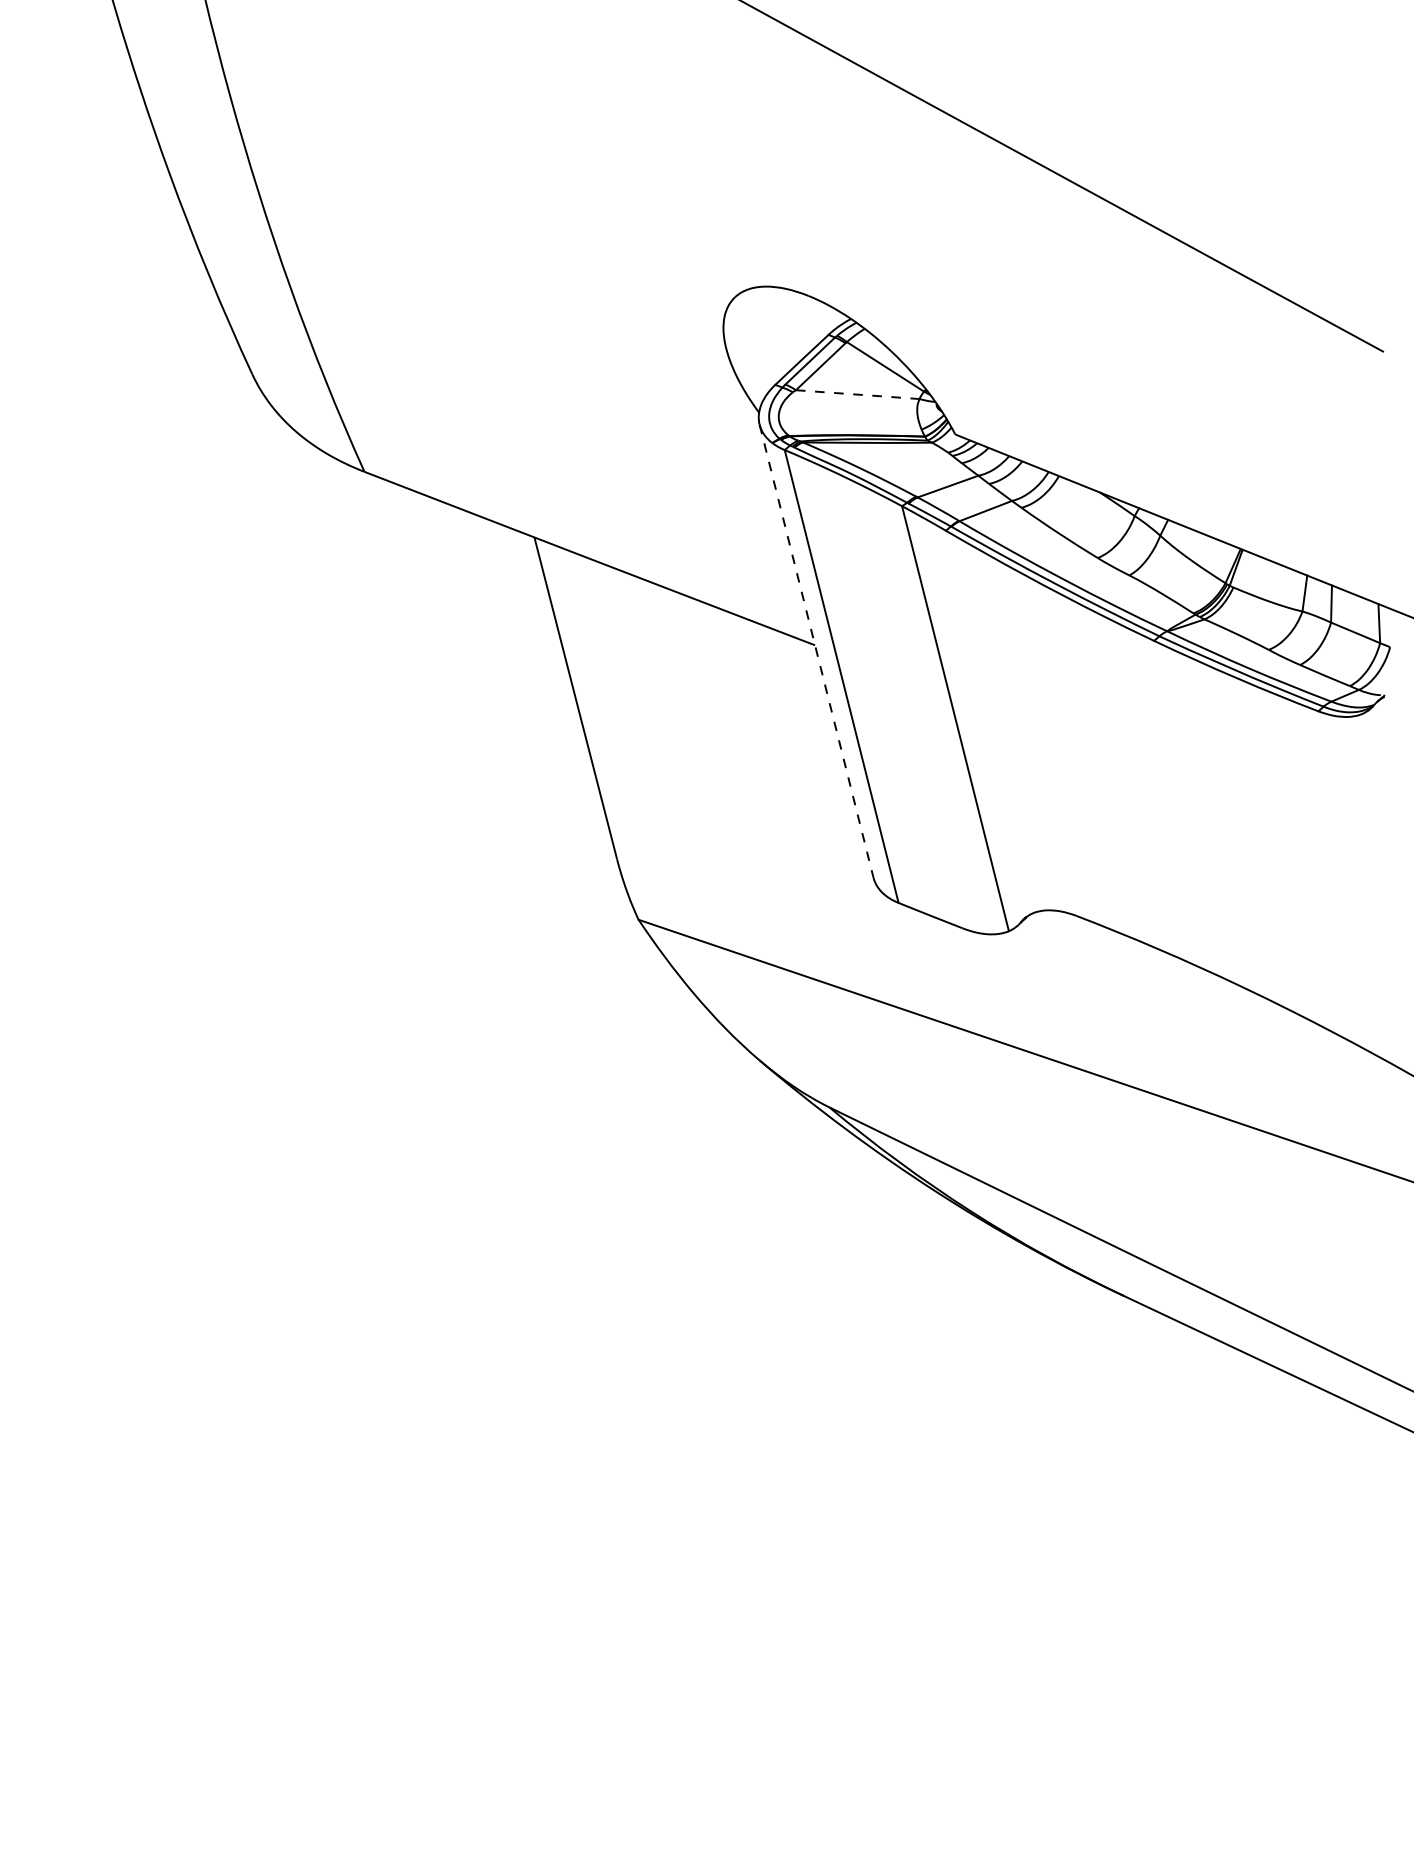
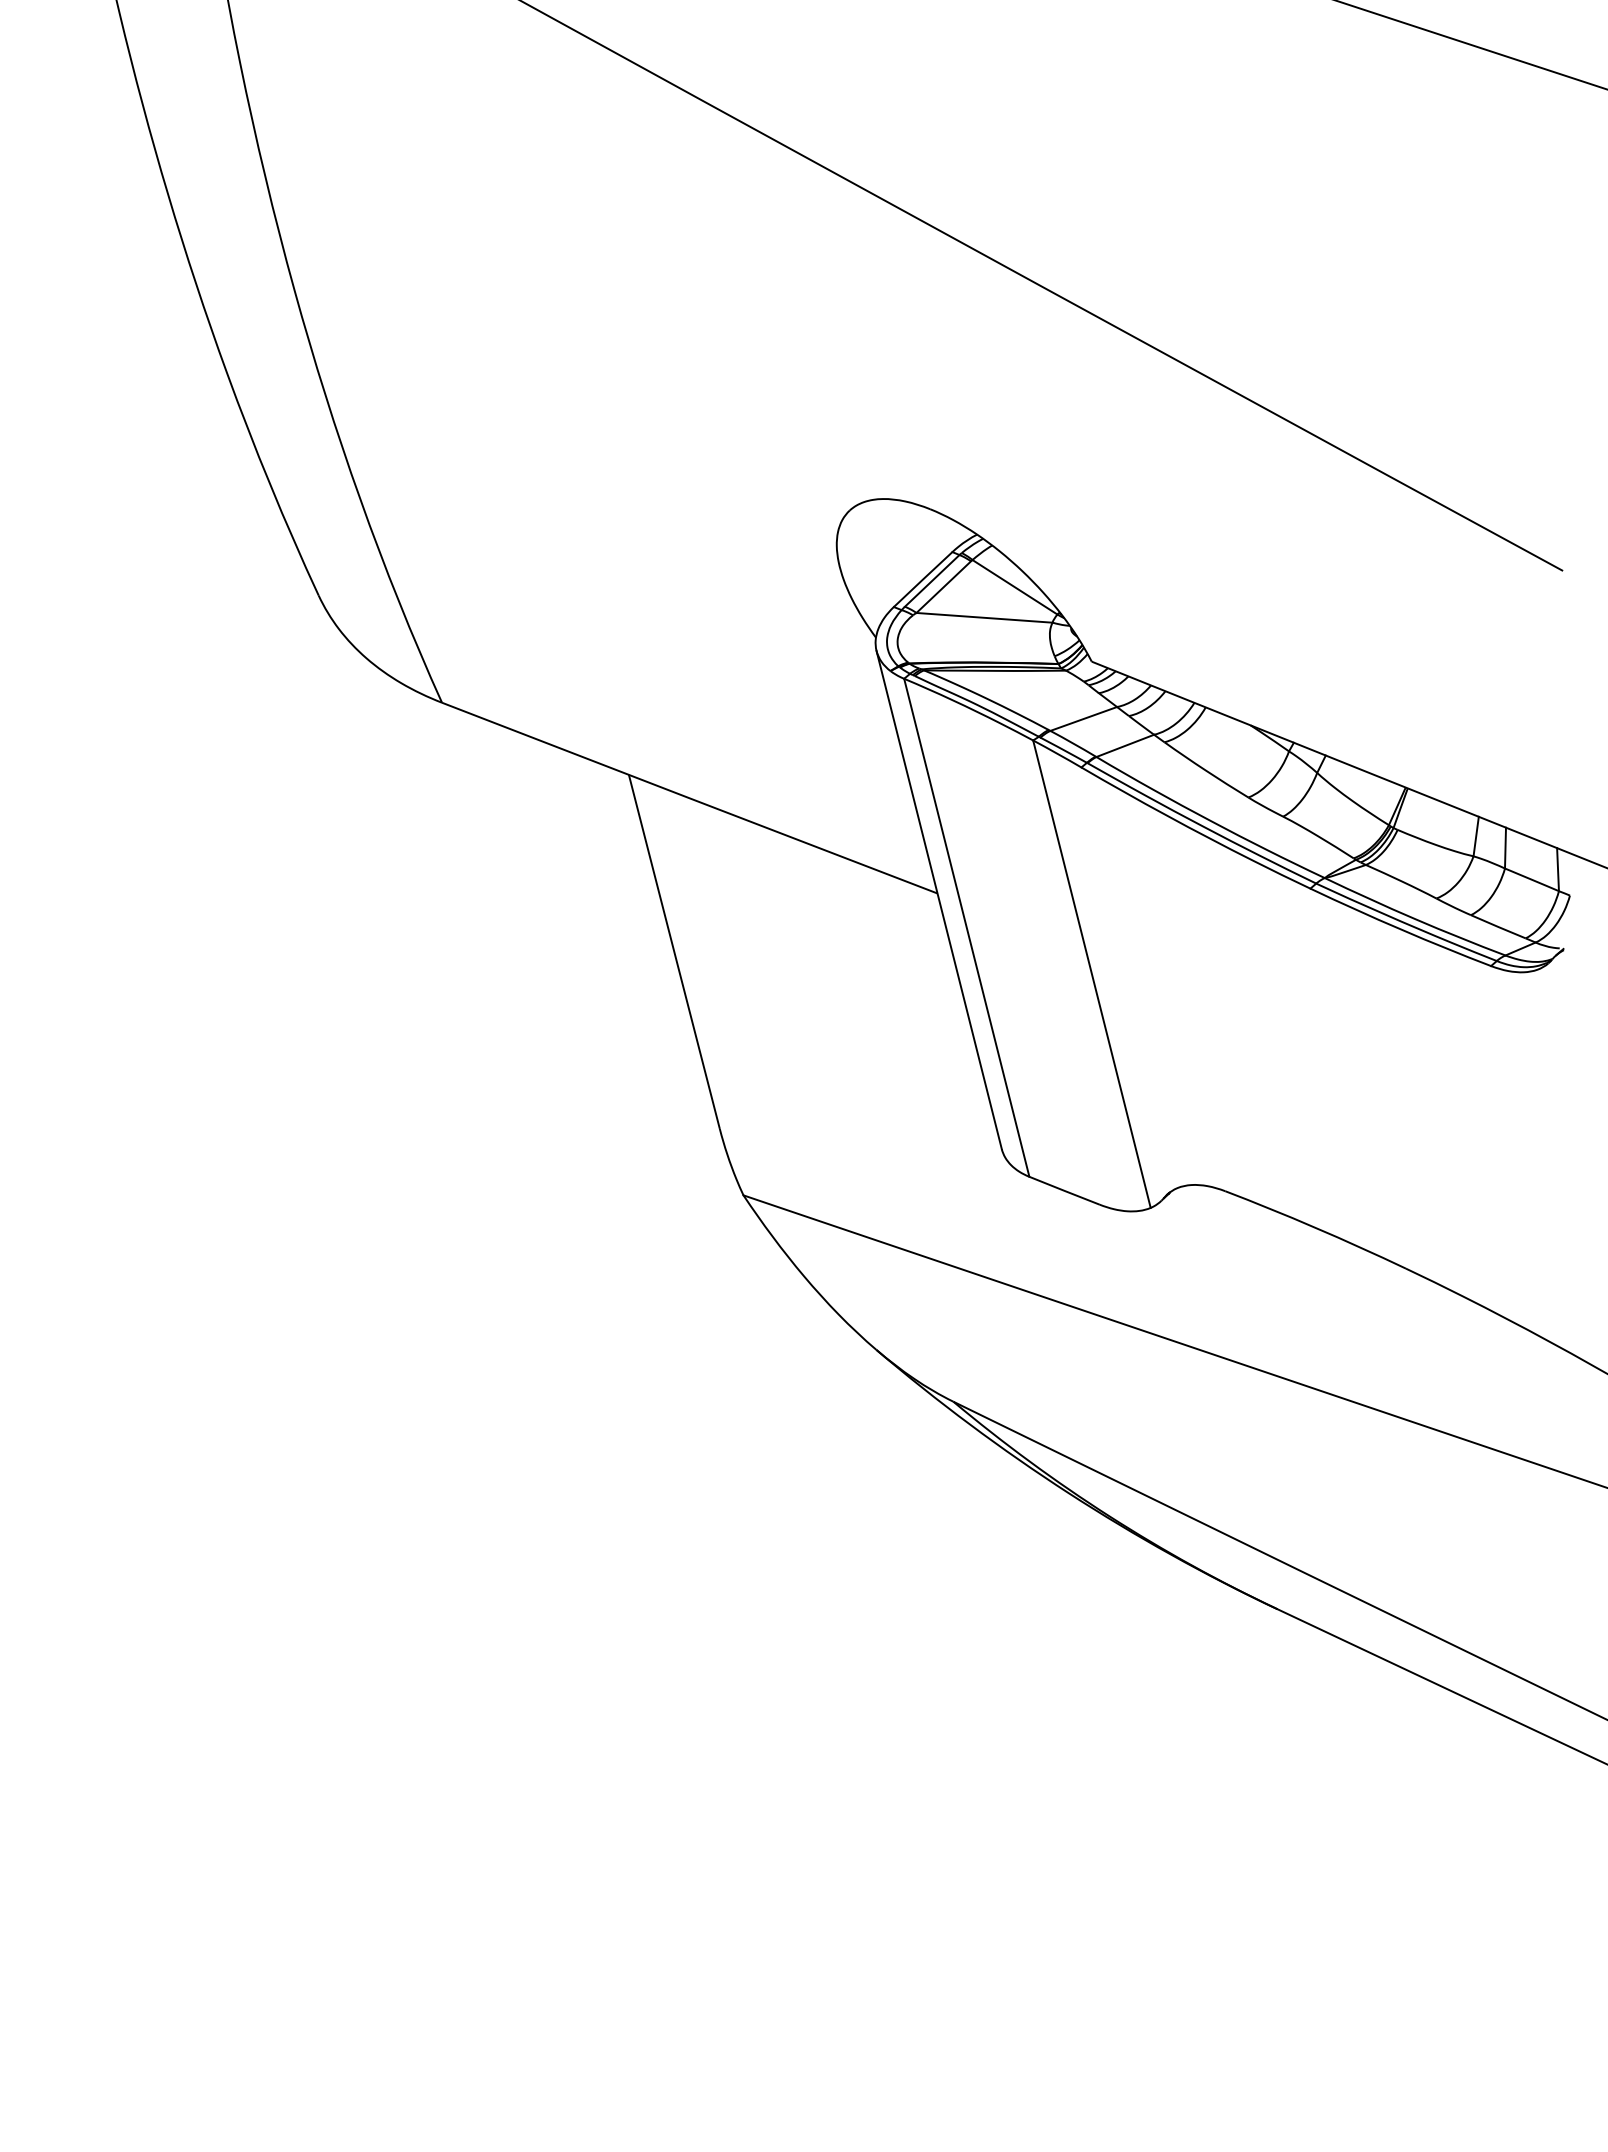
line: (857, 394) -> (984, 617), dashed -> solid
line: (816, 651) -> (939, 900), dashed -> solid

